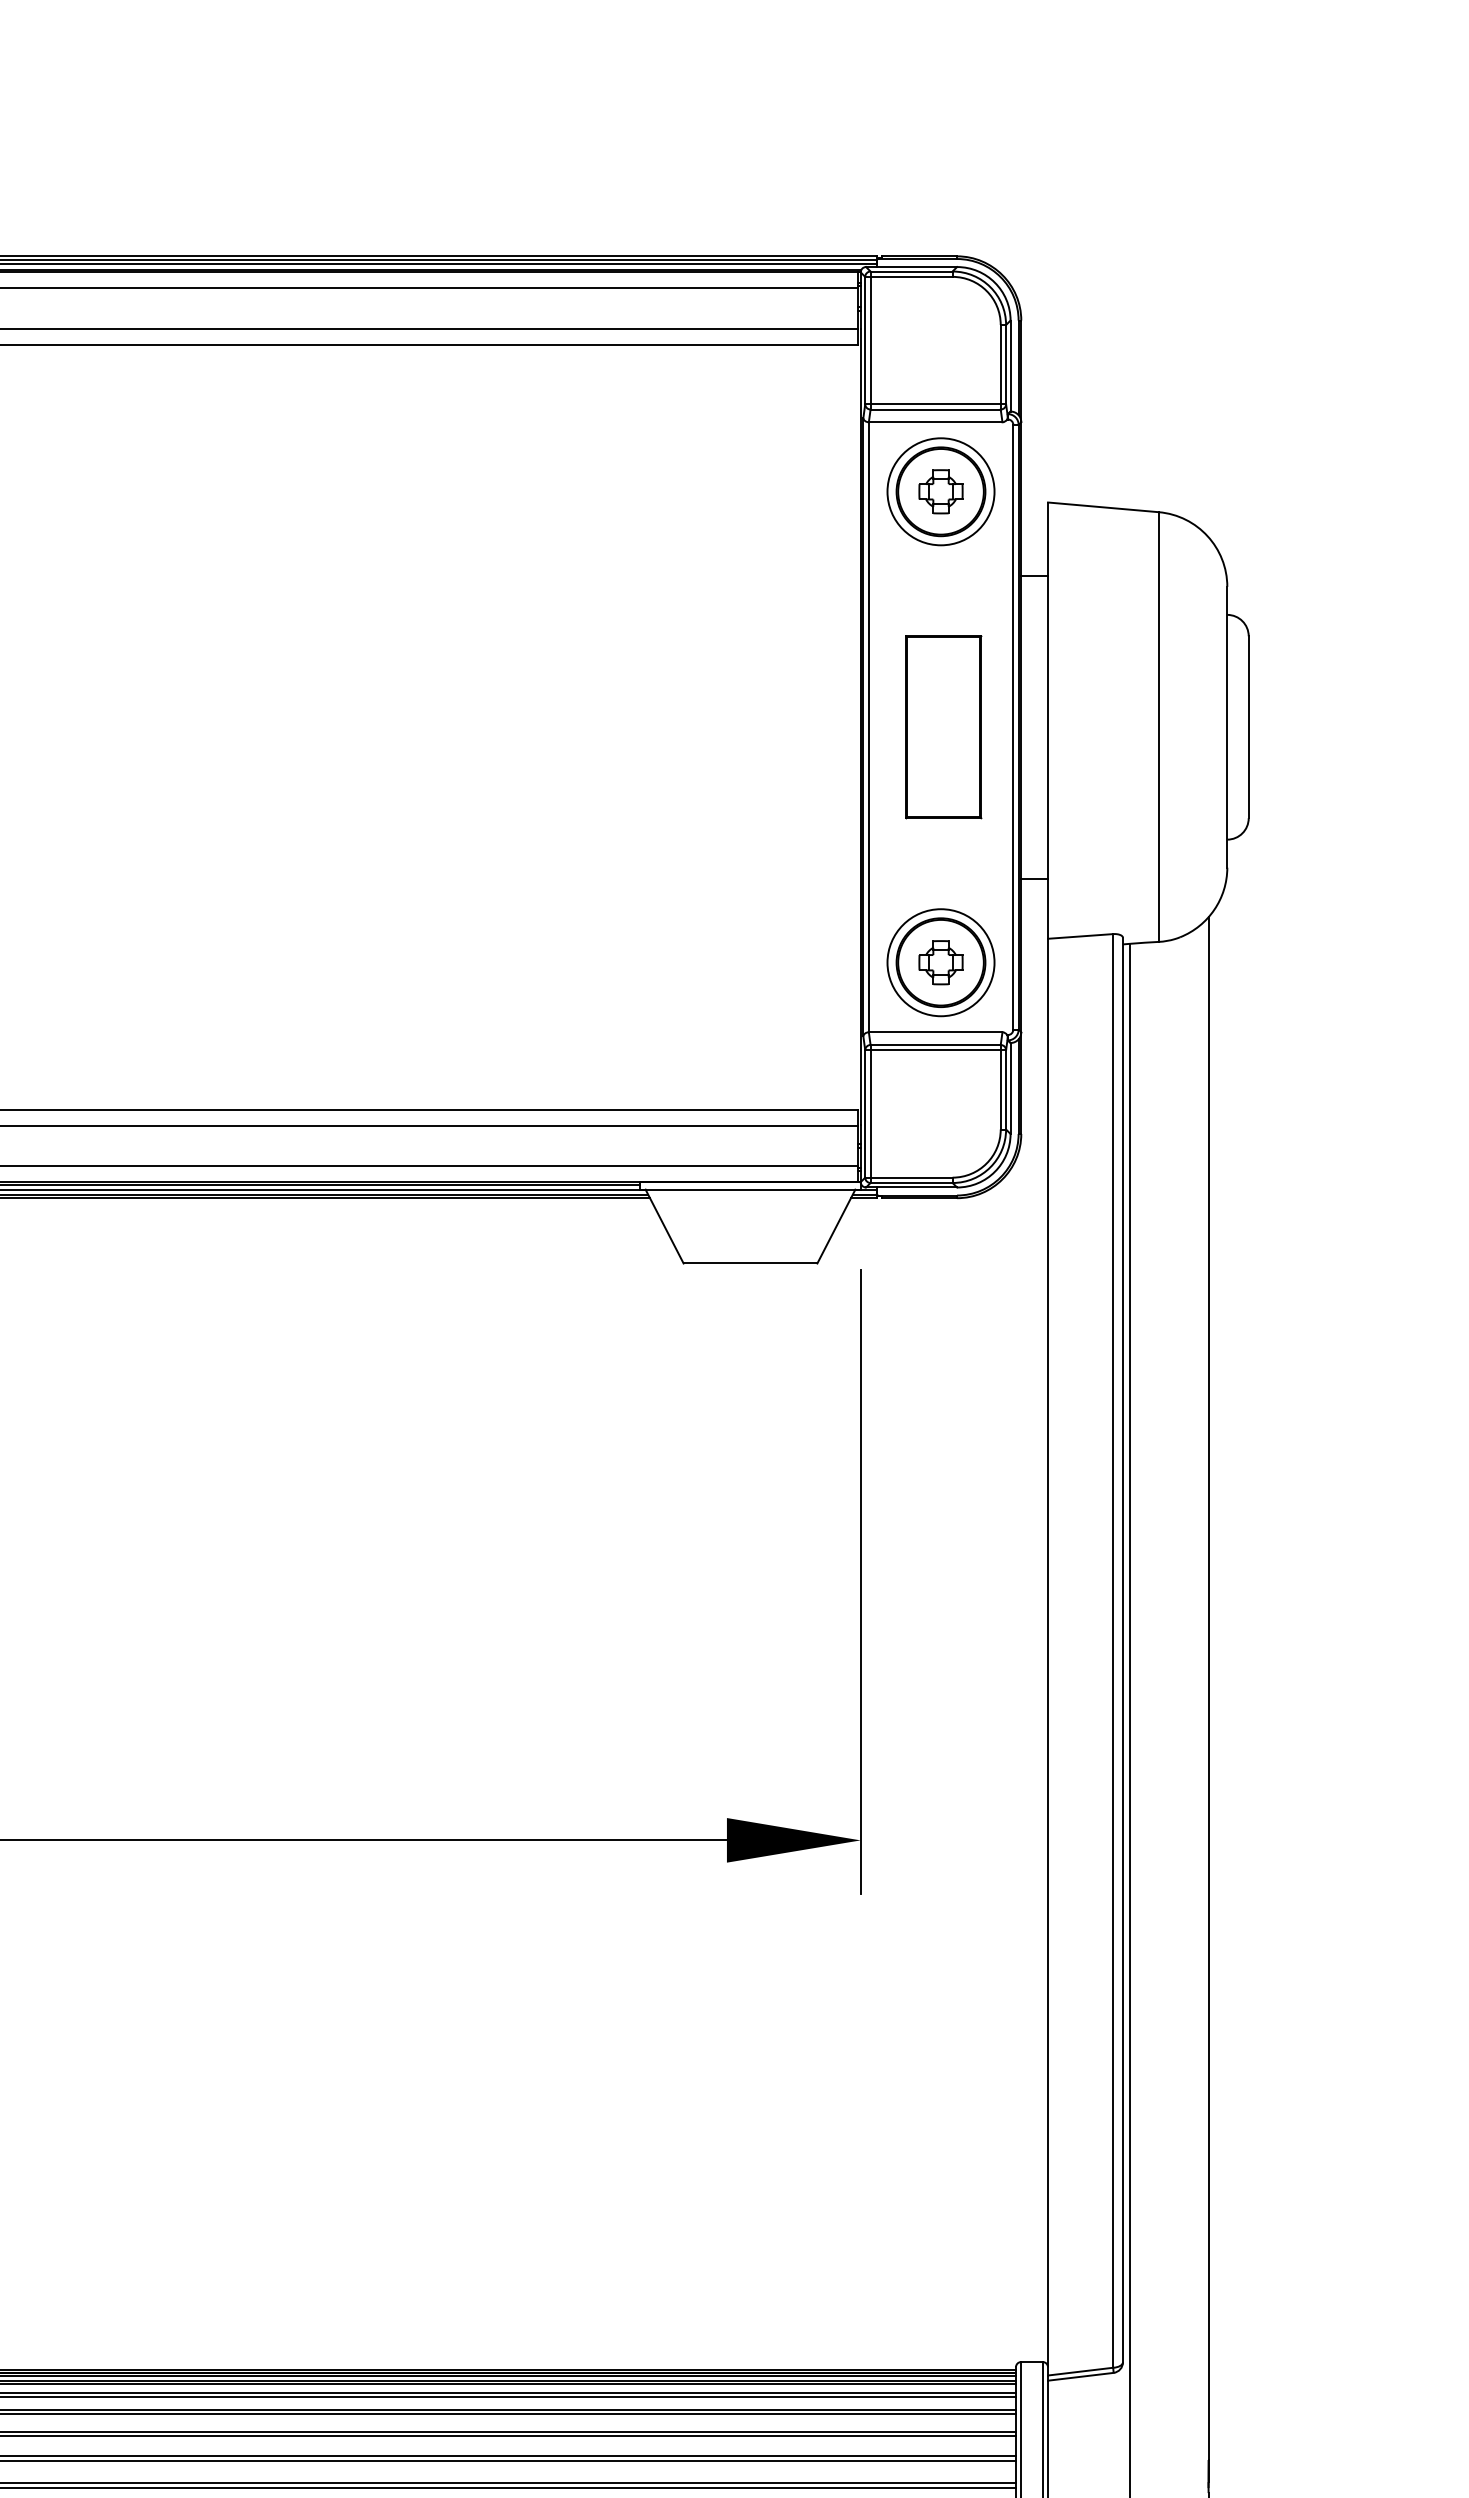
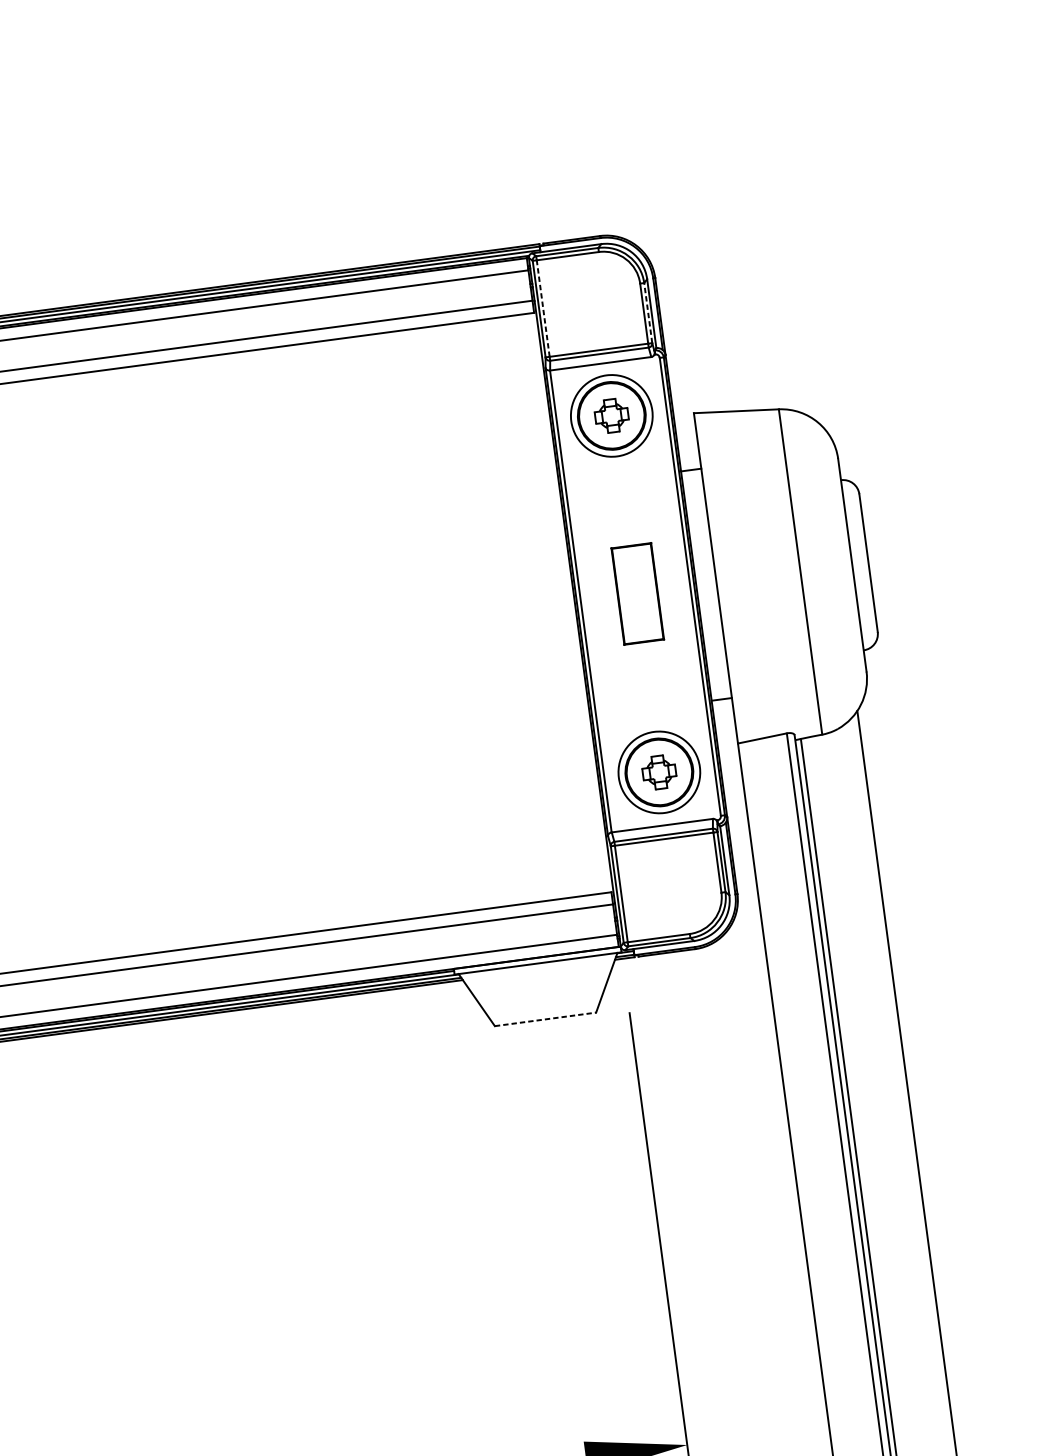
line: (870, 340) -> (543, 308), solid -> dashed
line: (1006, 364) -> (648, 312), solid -> dashed
part: (943, 727) -> (637, 594), size x0.7
line: (750, 1263) -> (545, 1019), solid -> dashed

